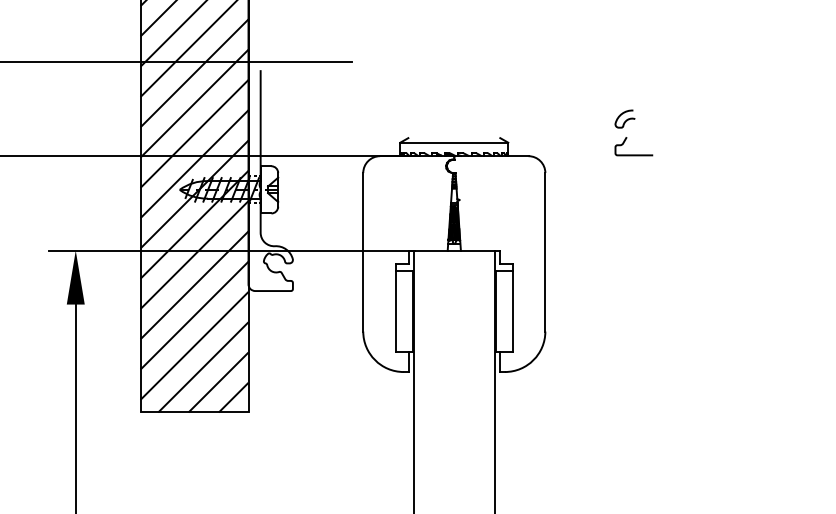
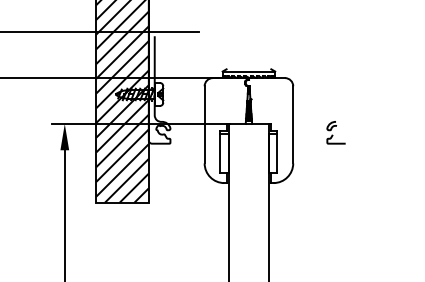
part: (632, 132) -> (335, 132), moved

